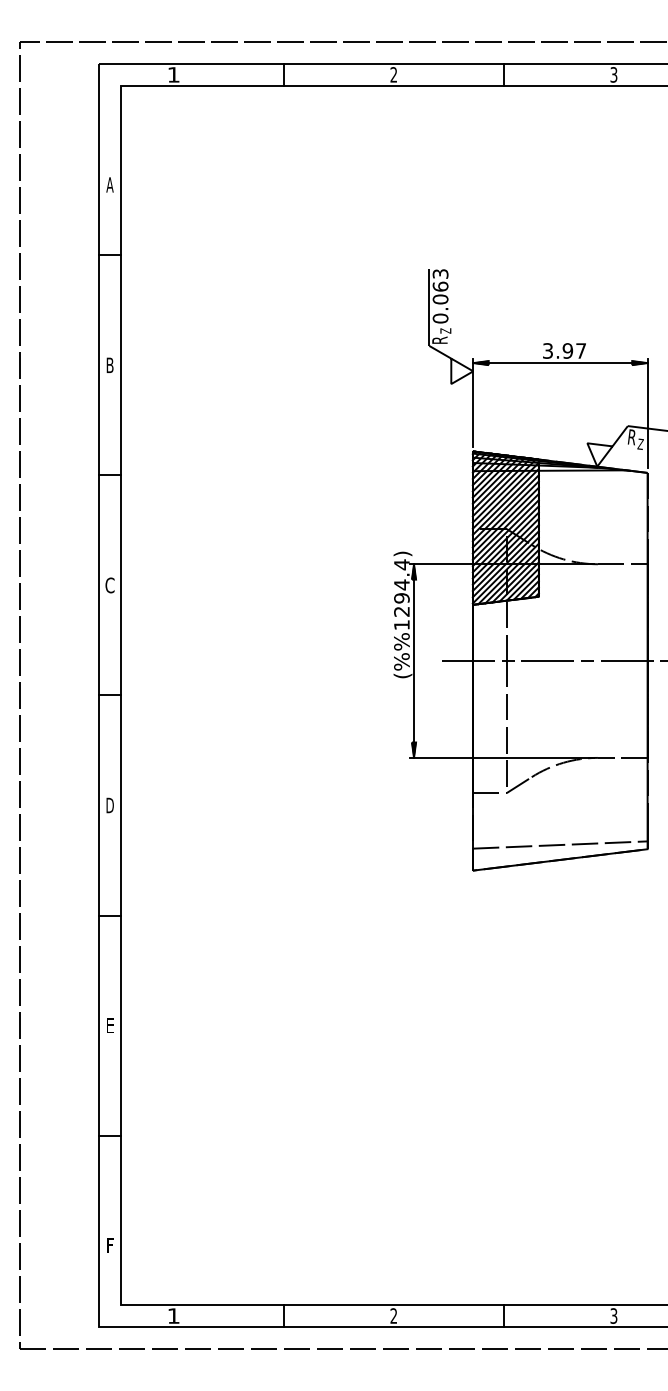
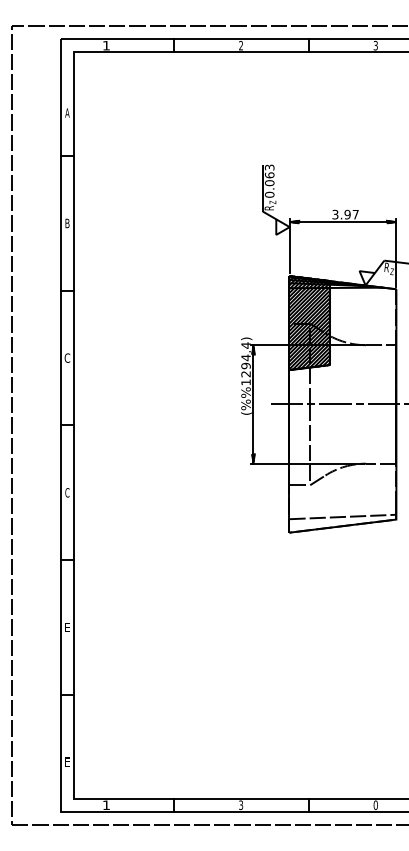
text: (110, 804) -> (67, 492), D -> C
text: (110, 1244) -> (67, 761), F -> E
text: (613, 1314) -> (375, 804), 3 -> 0
text: (394, 1316) -> (241, 805), 2 -> 3

